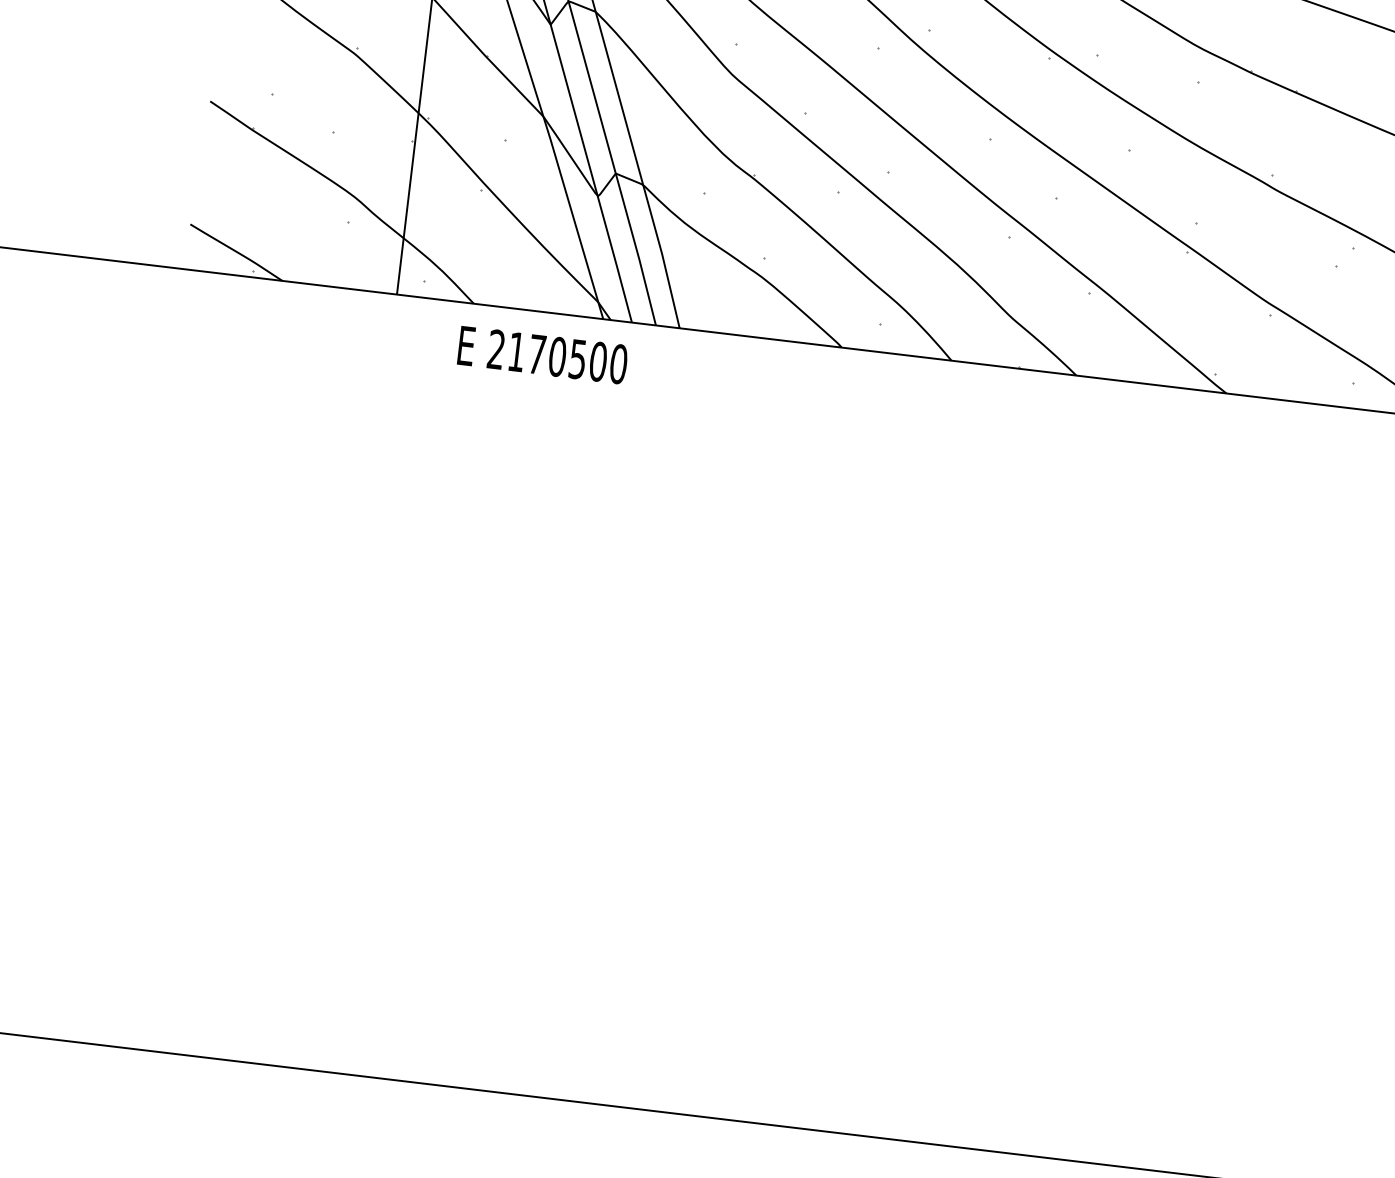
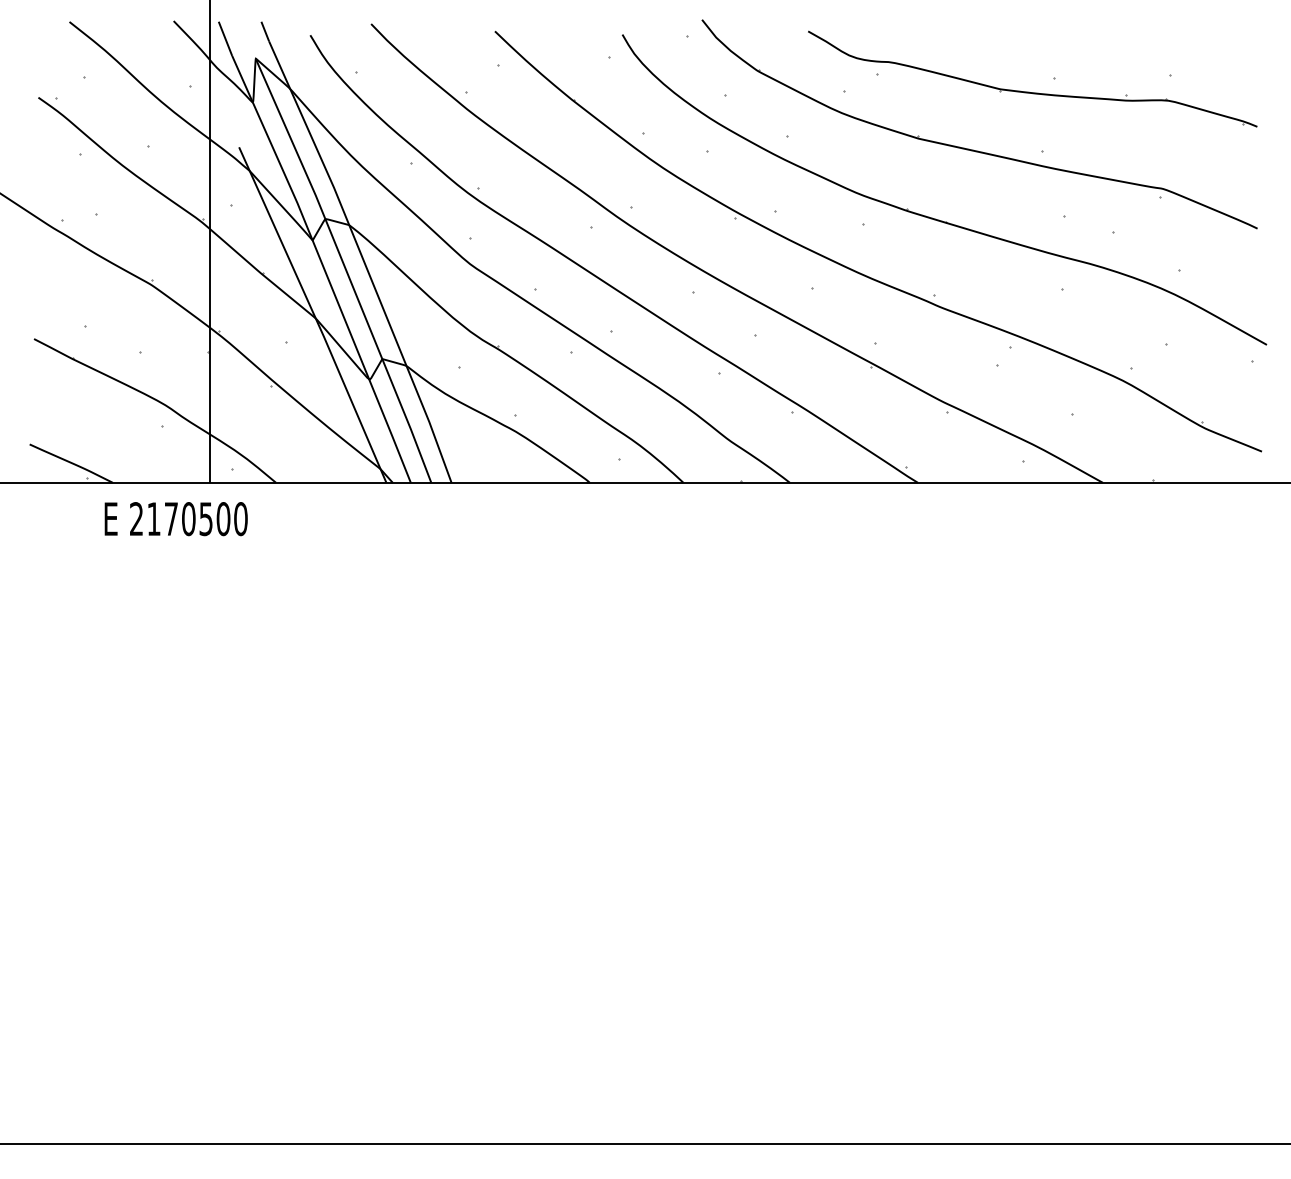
text: (541, 355) -> (175, 519), moved

